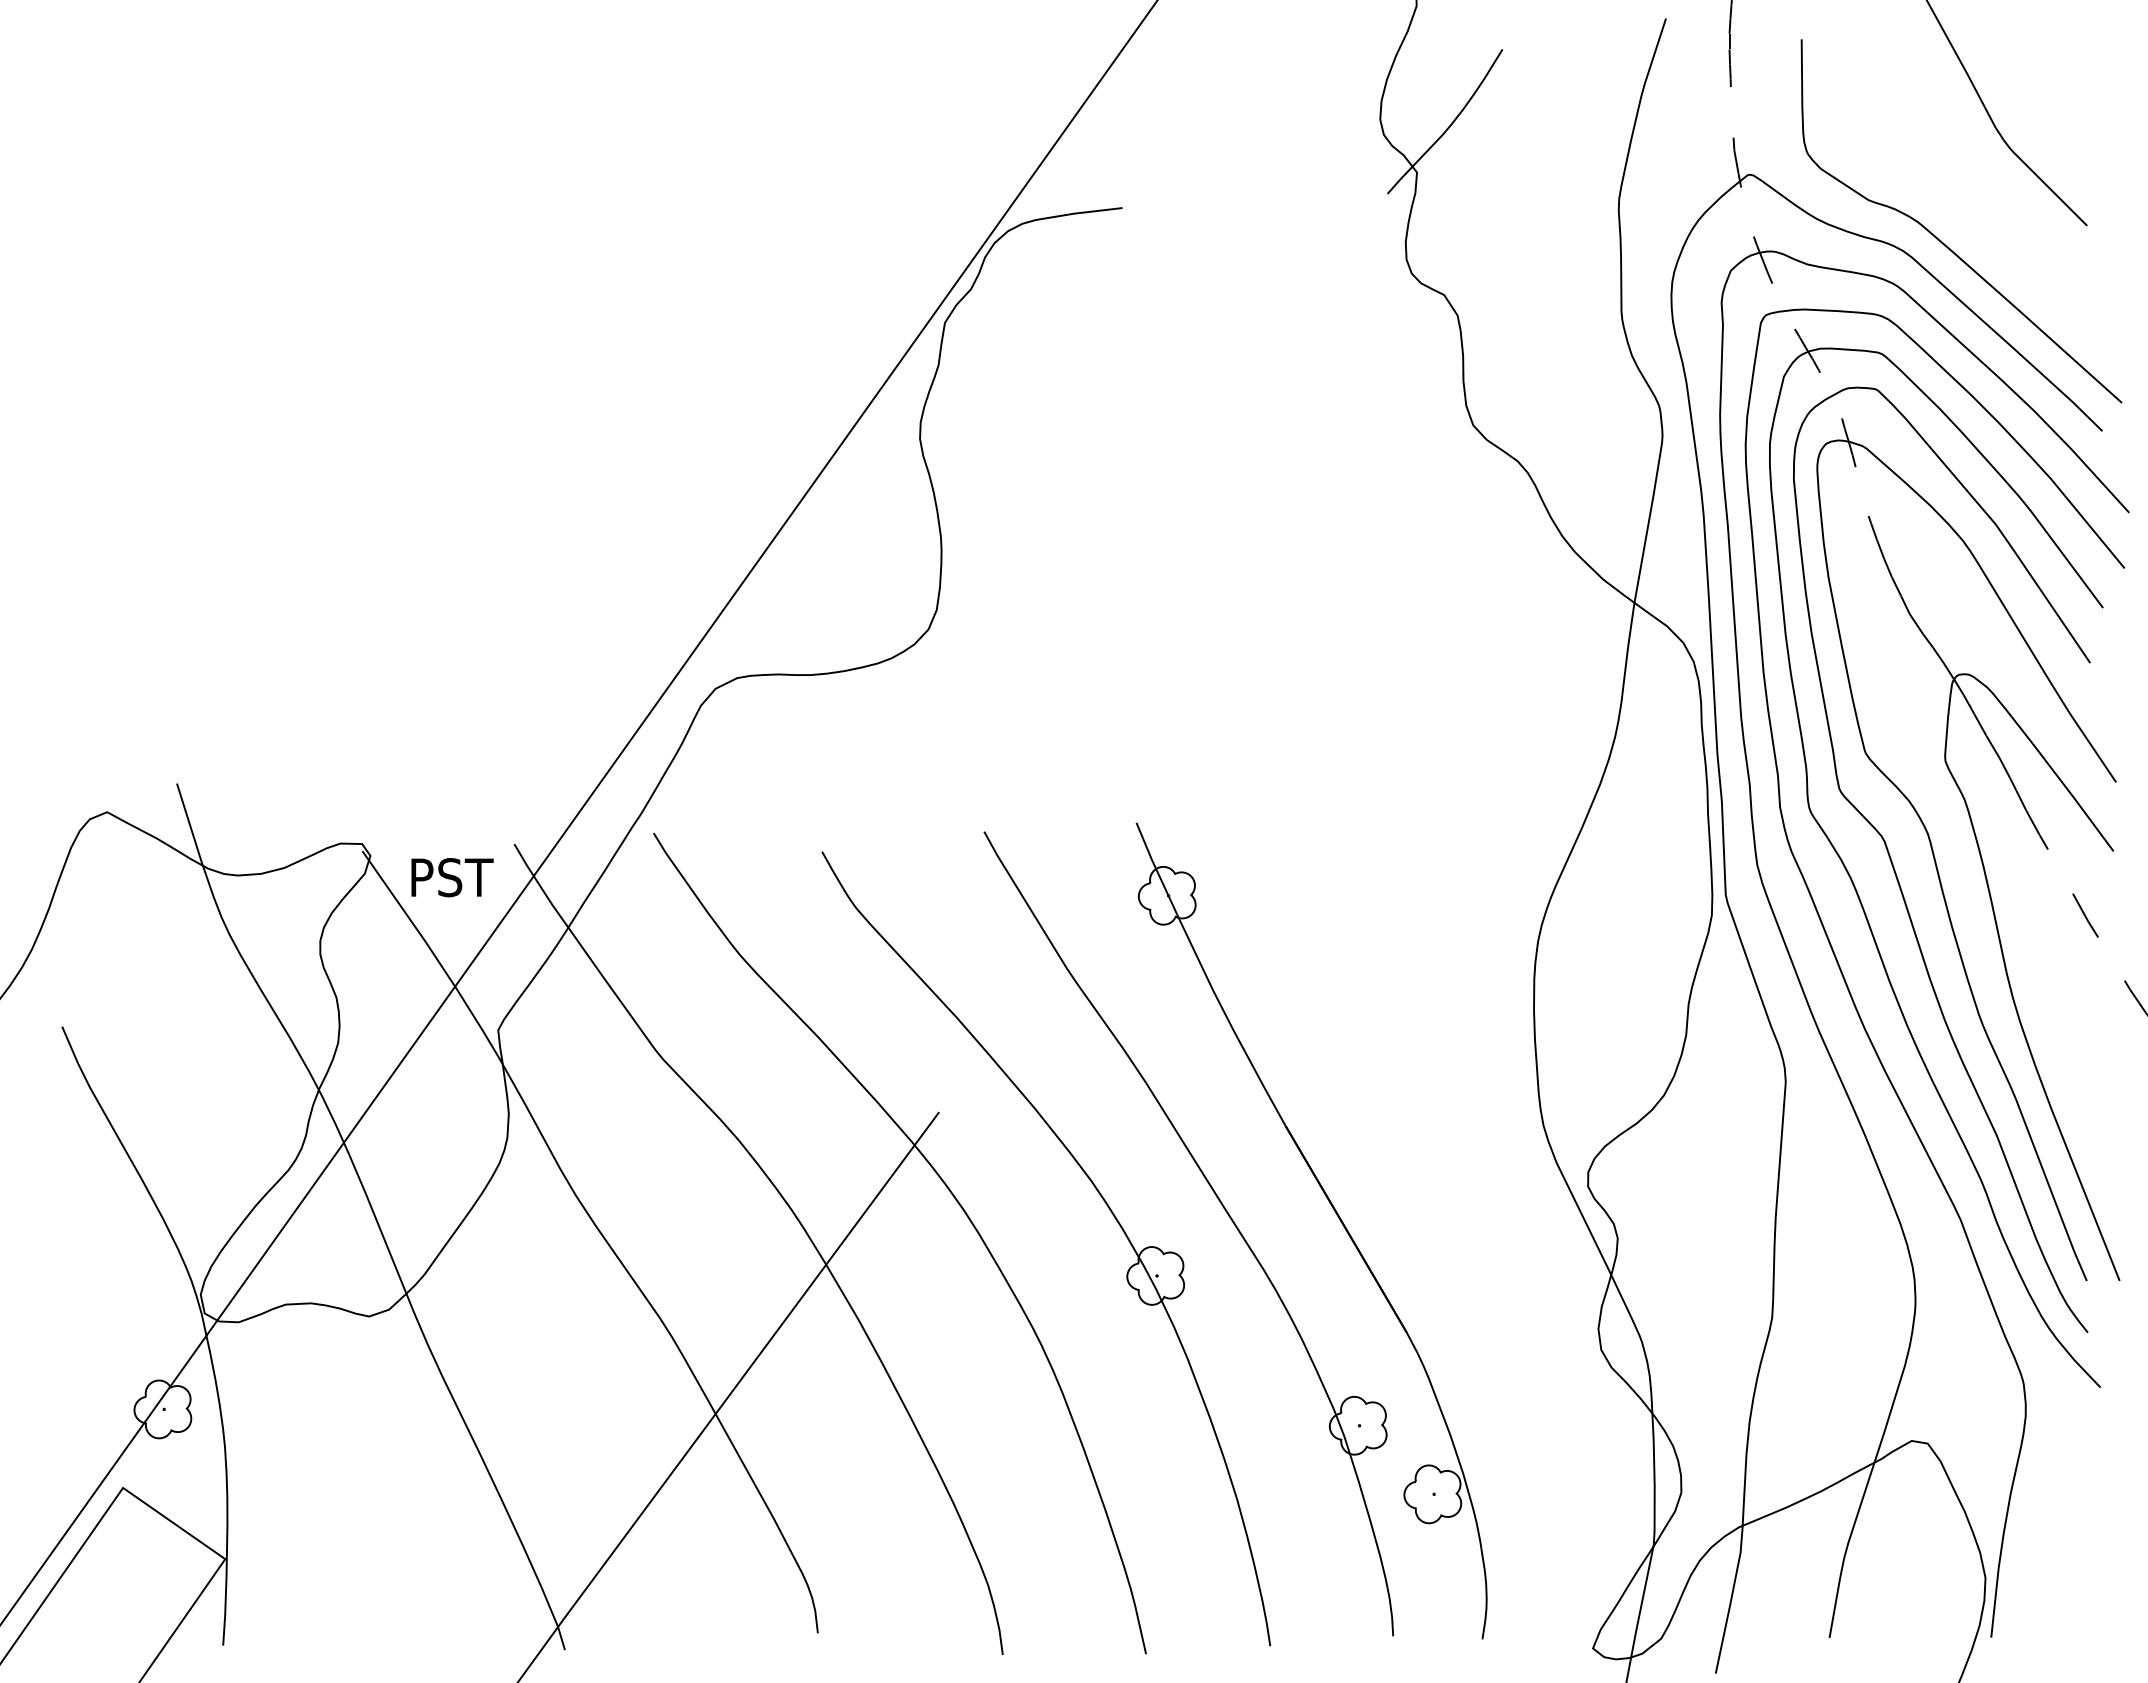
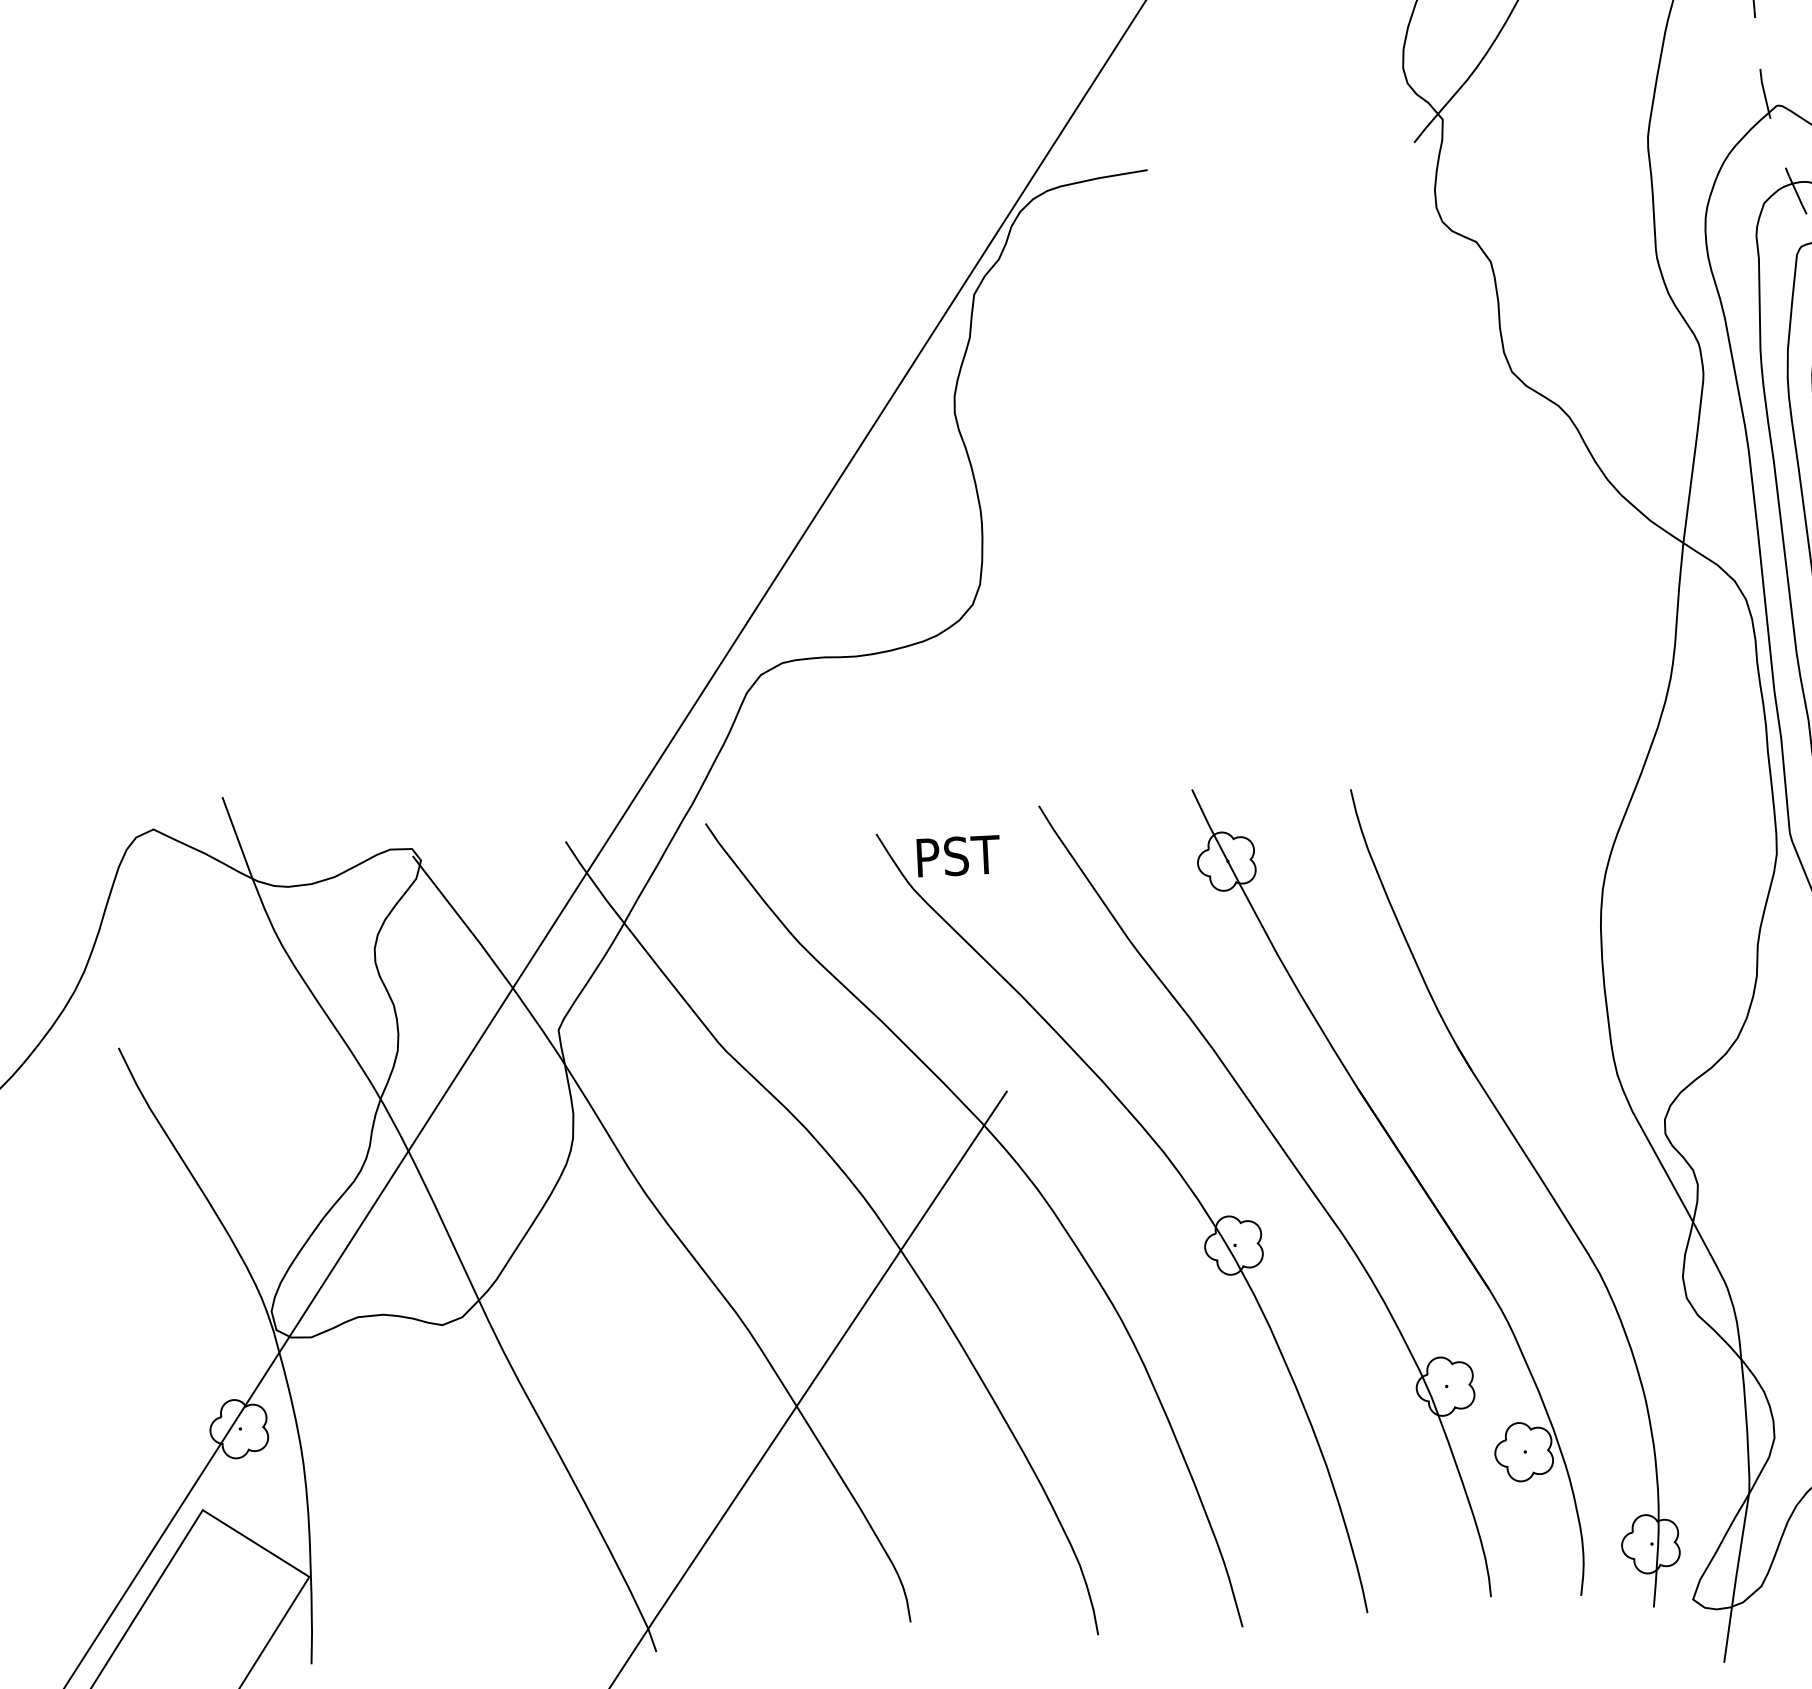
text: (452, 877) -> (958, 856), moved
part: (1463, 1228) -> (1541, 1182), added

